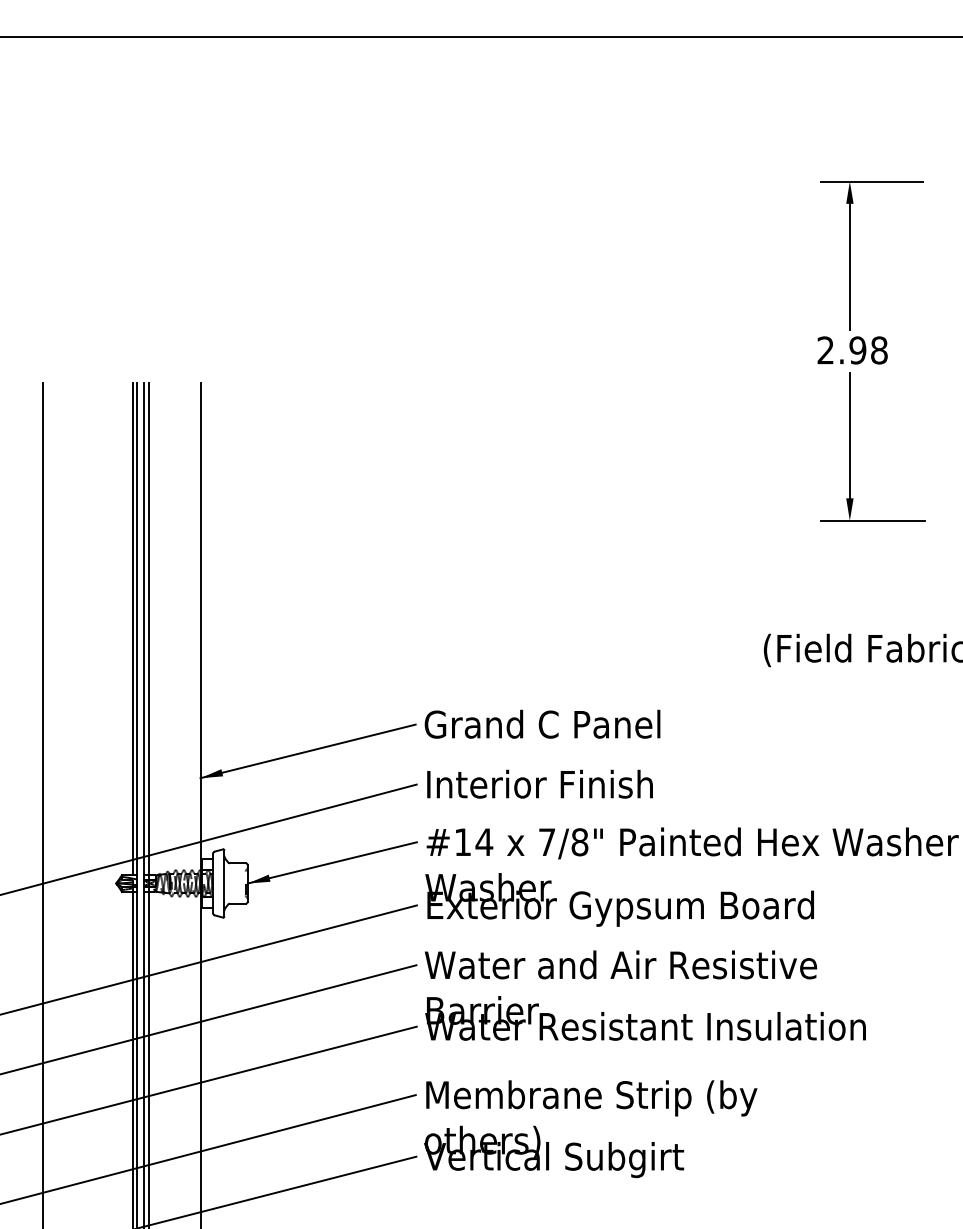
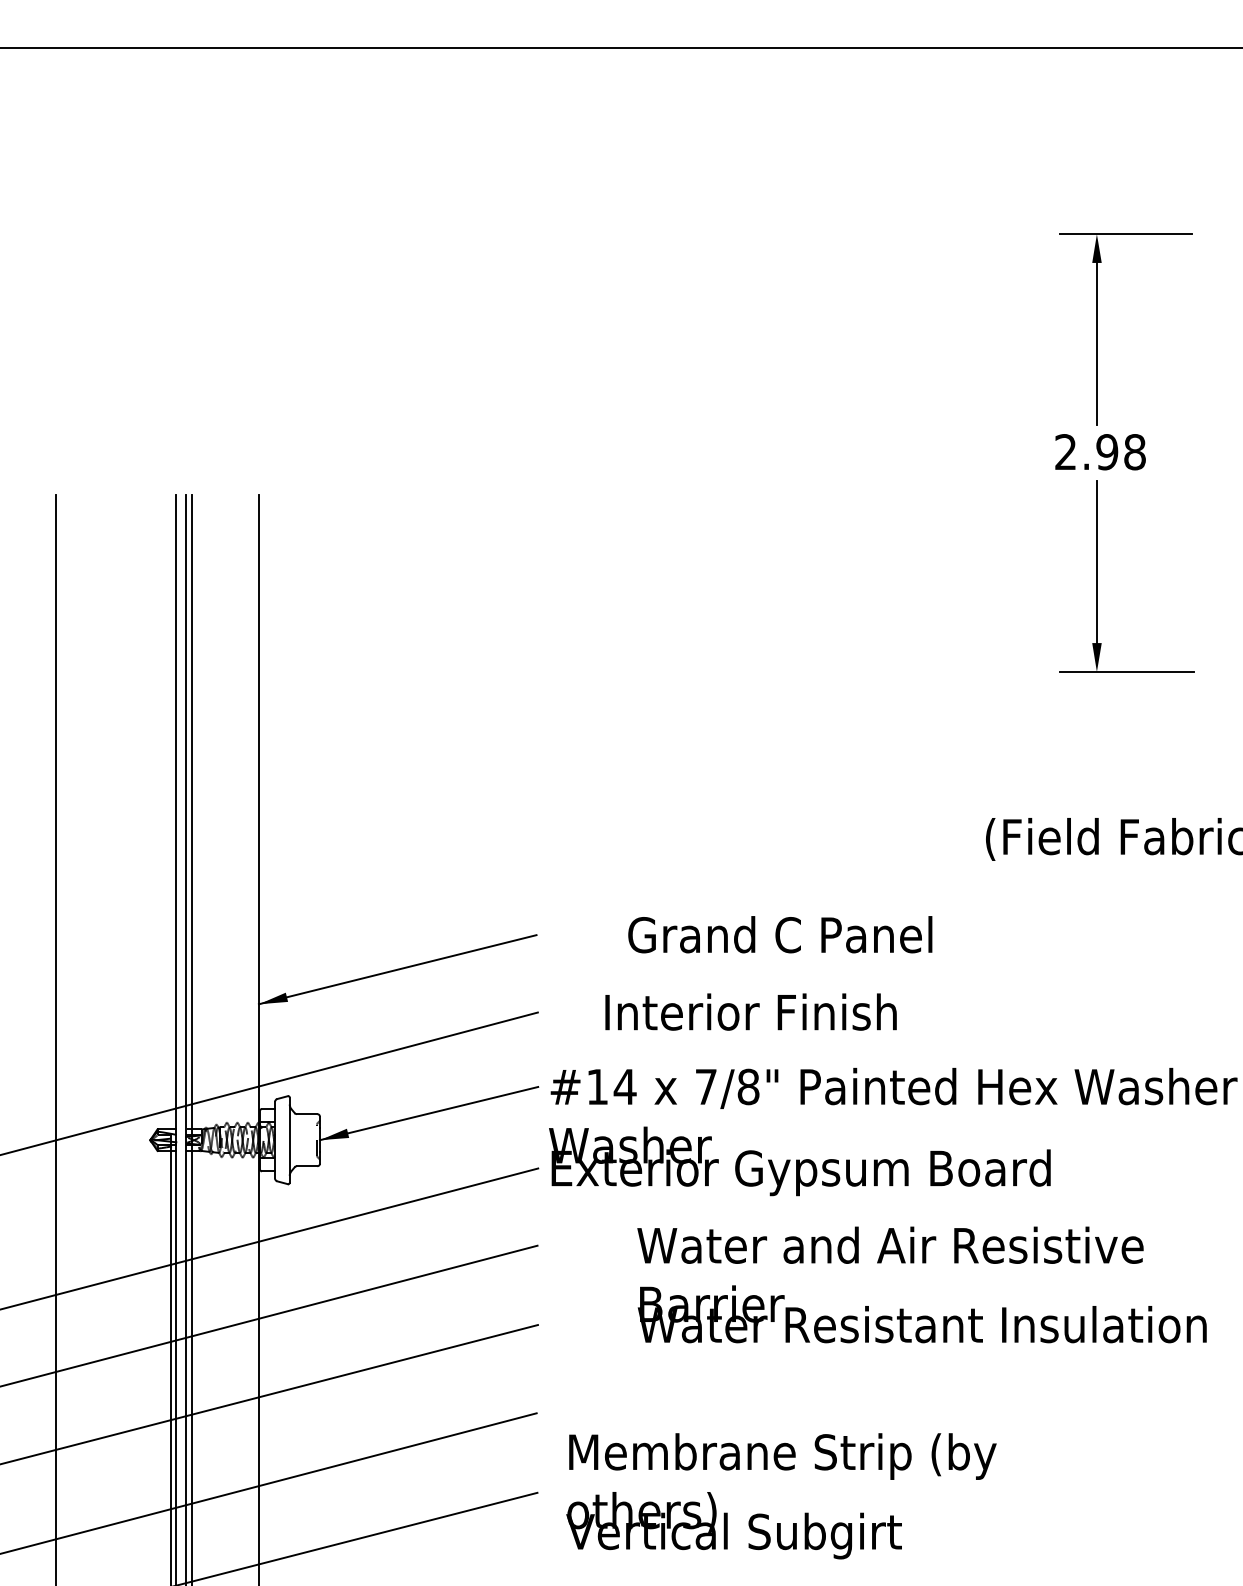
line: (132, 628) -> (171, 811), removed
text: (542, 724) -> (780, 934), moved
text: (539, 783) -> (750, 1011), moved
text: (644, 995) -> (921, 1284), moved
text: (590, 1129) -> (781, 1496), moved

